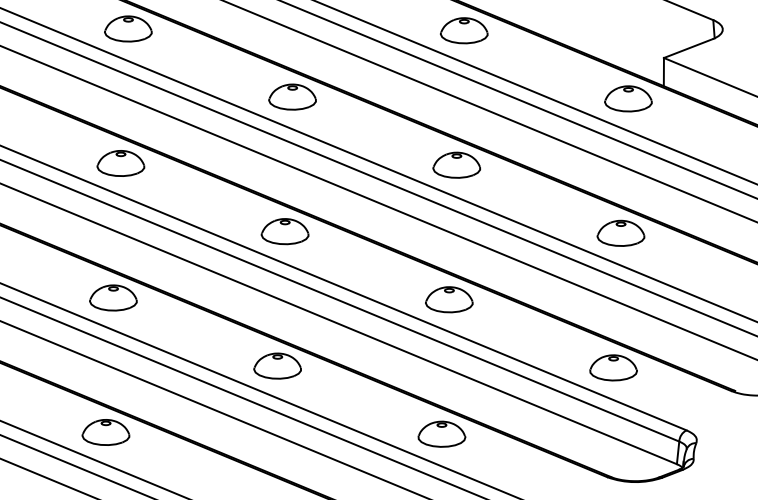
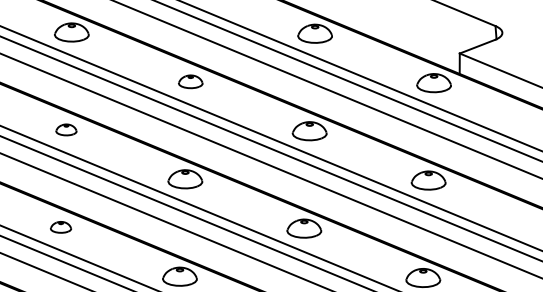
part: (292, 96) -> (190, 81), size x0.7
part: (120, 163) -> (66, 129), size x0.6
part: (113, 297) -> (61, 227), size x0.6

